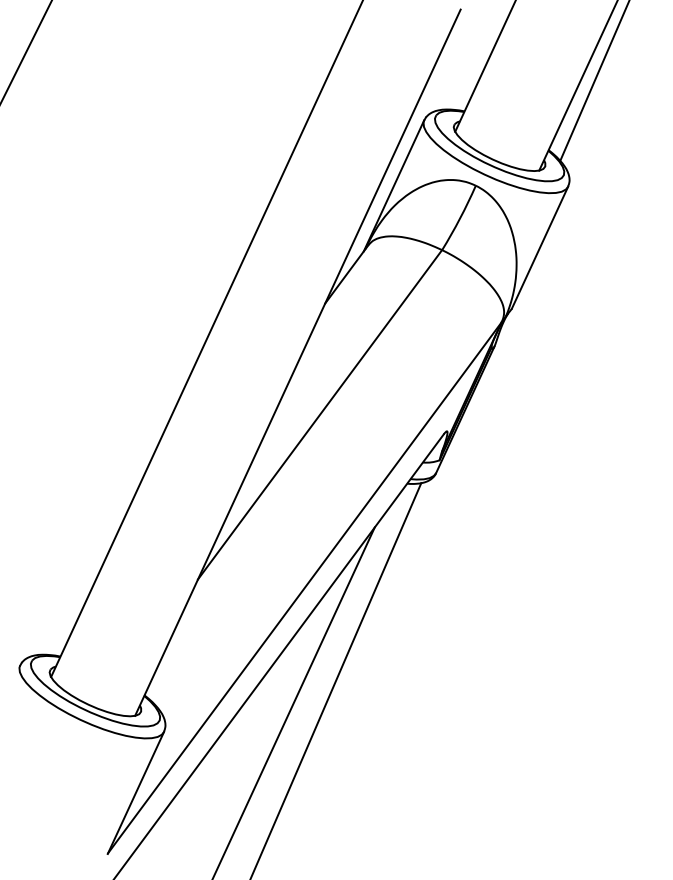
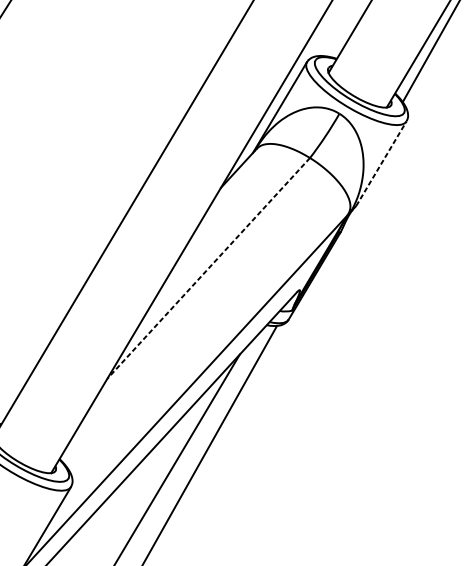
line: (540, 247) -> (381, 163), solid -> dashed
line: (319, 415) -> (208, 268), solid -> dashed

